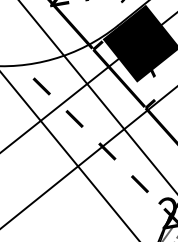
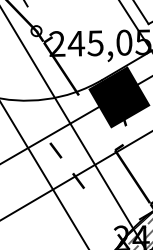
fill: (117, 74) -> (96, 119), removed
fill: (40, 85) -> (32, 119), removed
line: (139, 184) -> (100, 211), removed

